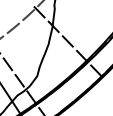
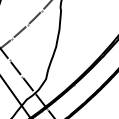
line: (67, 40) -> (75, 42), removed

